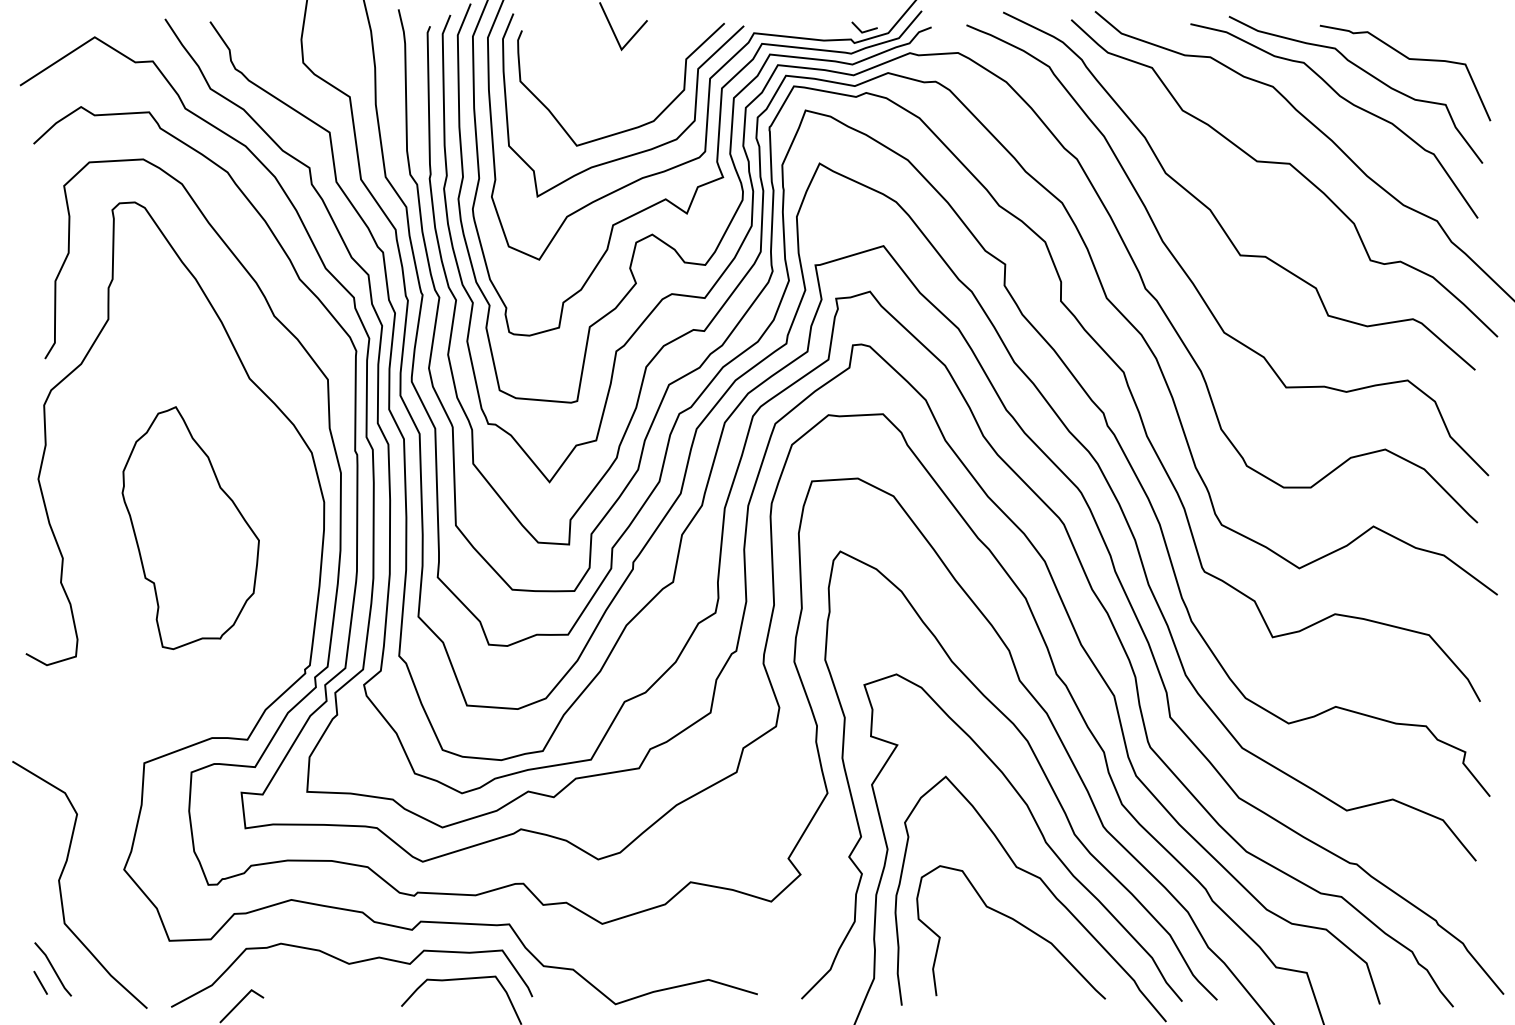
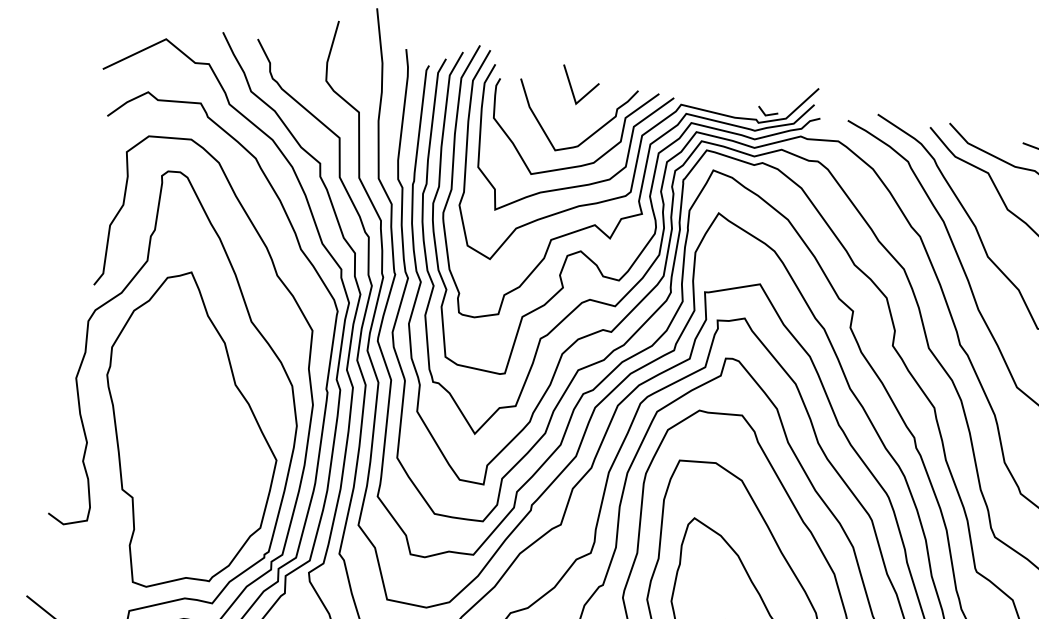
curve: (643, 88) -> (589, 136), added
part: (190, 527) -> (189, 431), size x1.67

